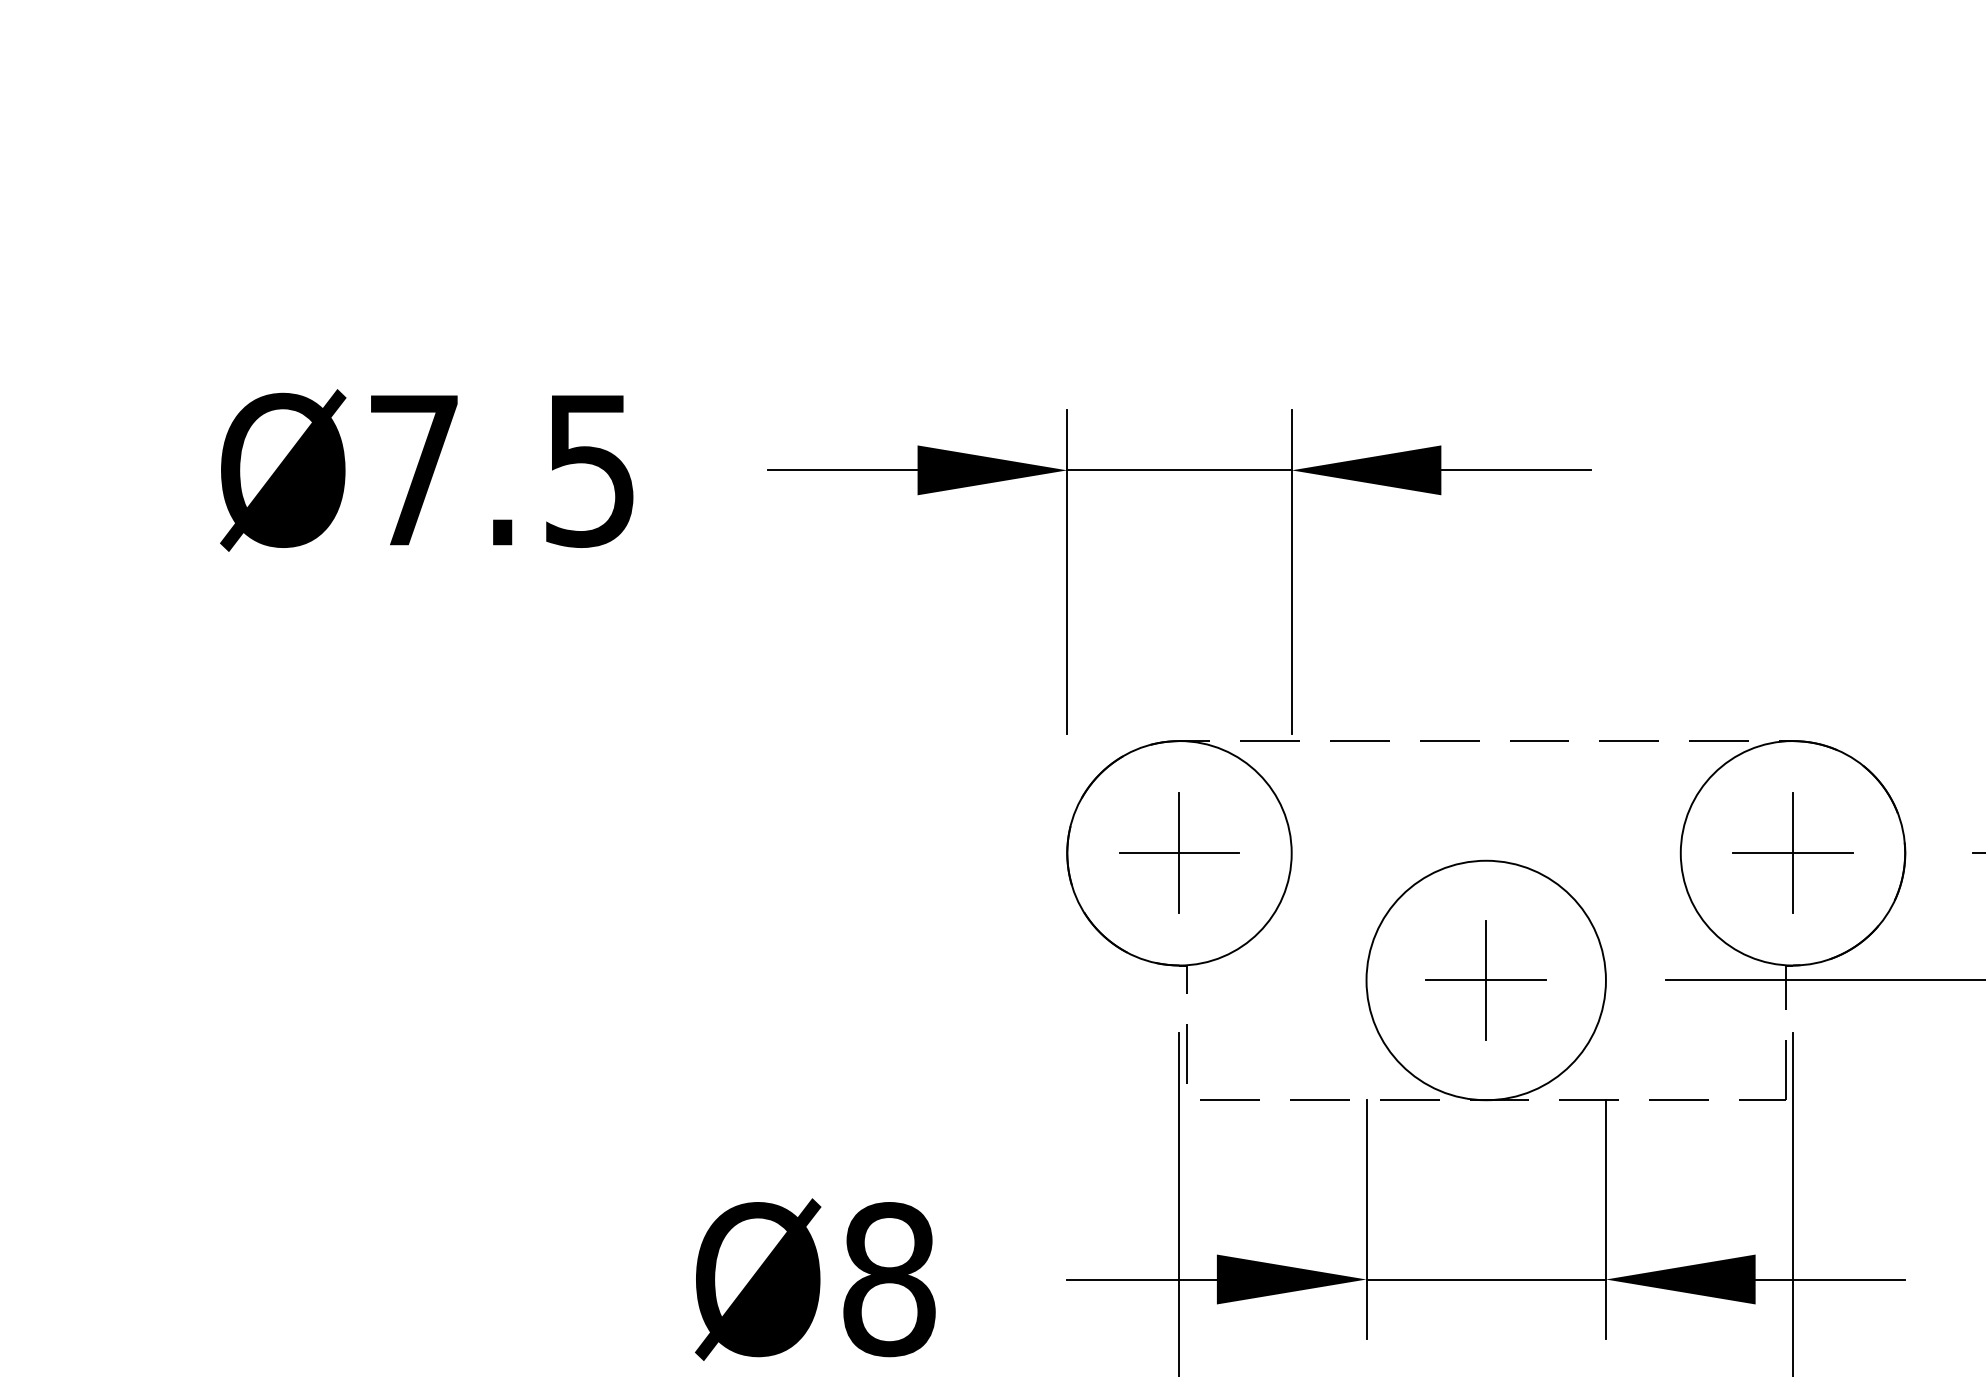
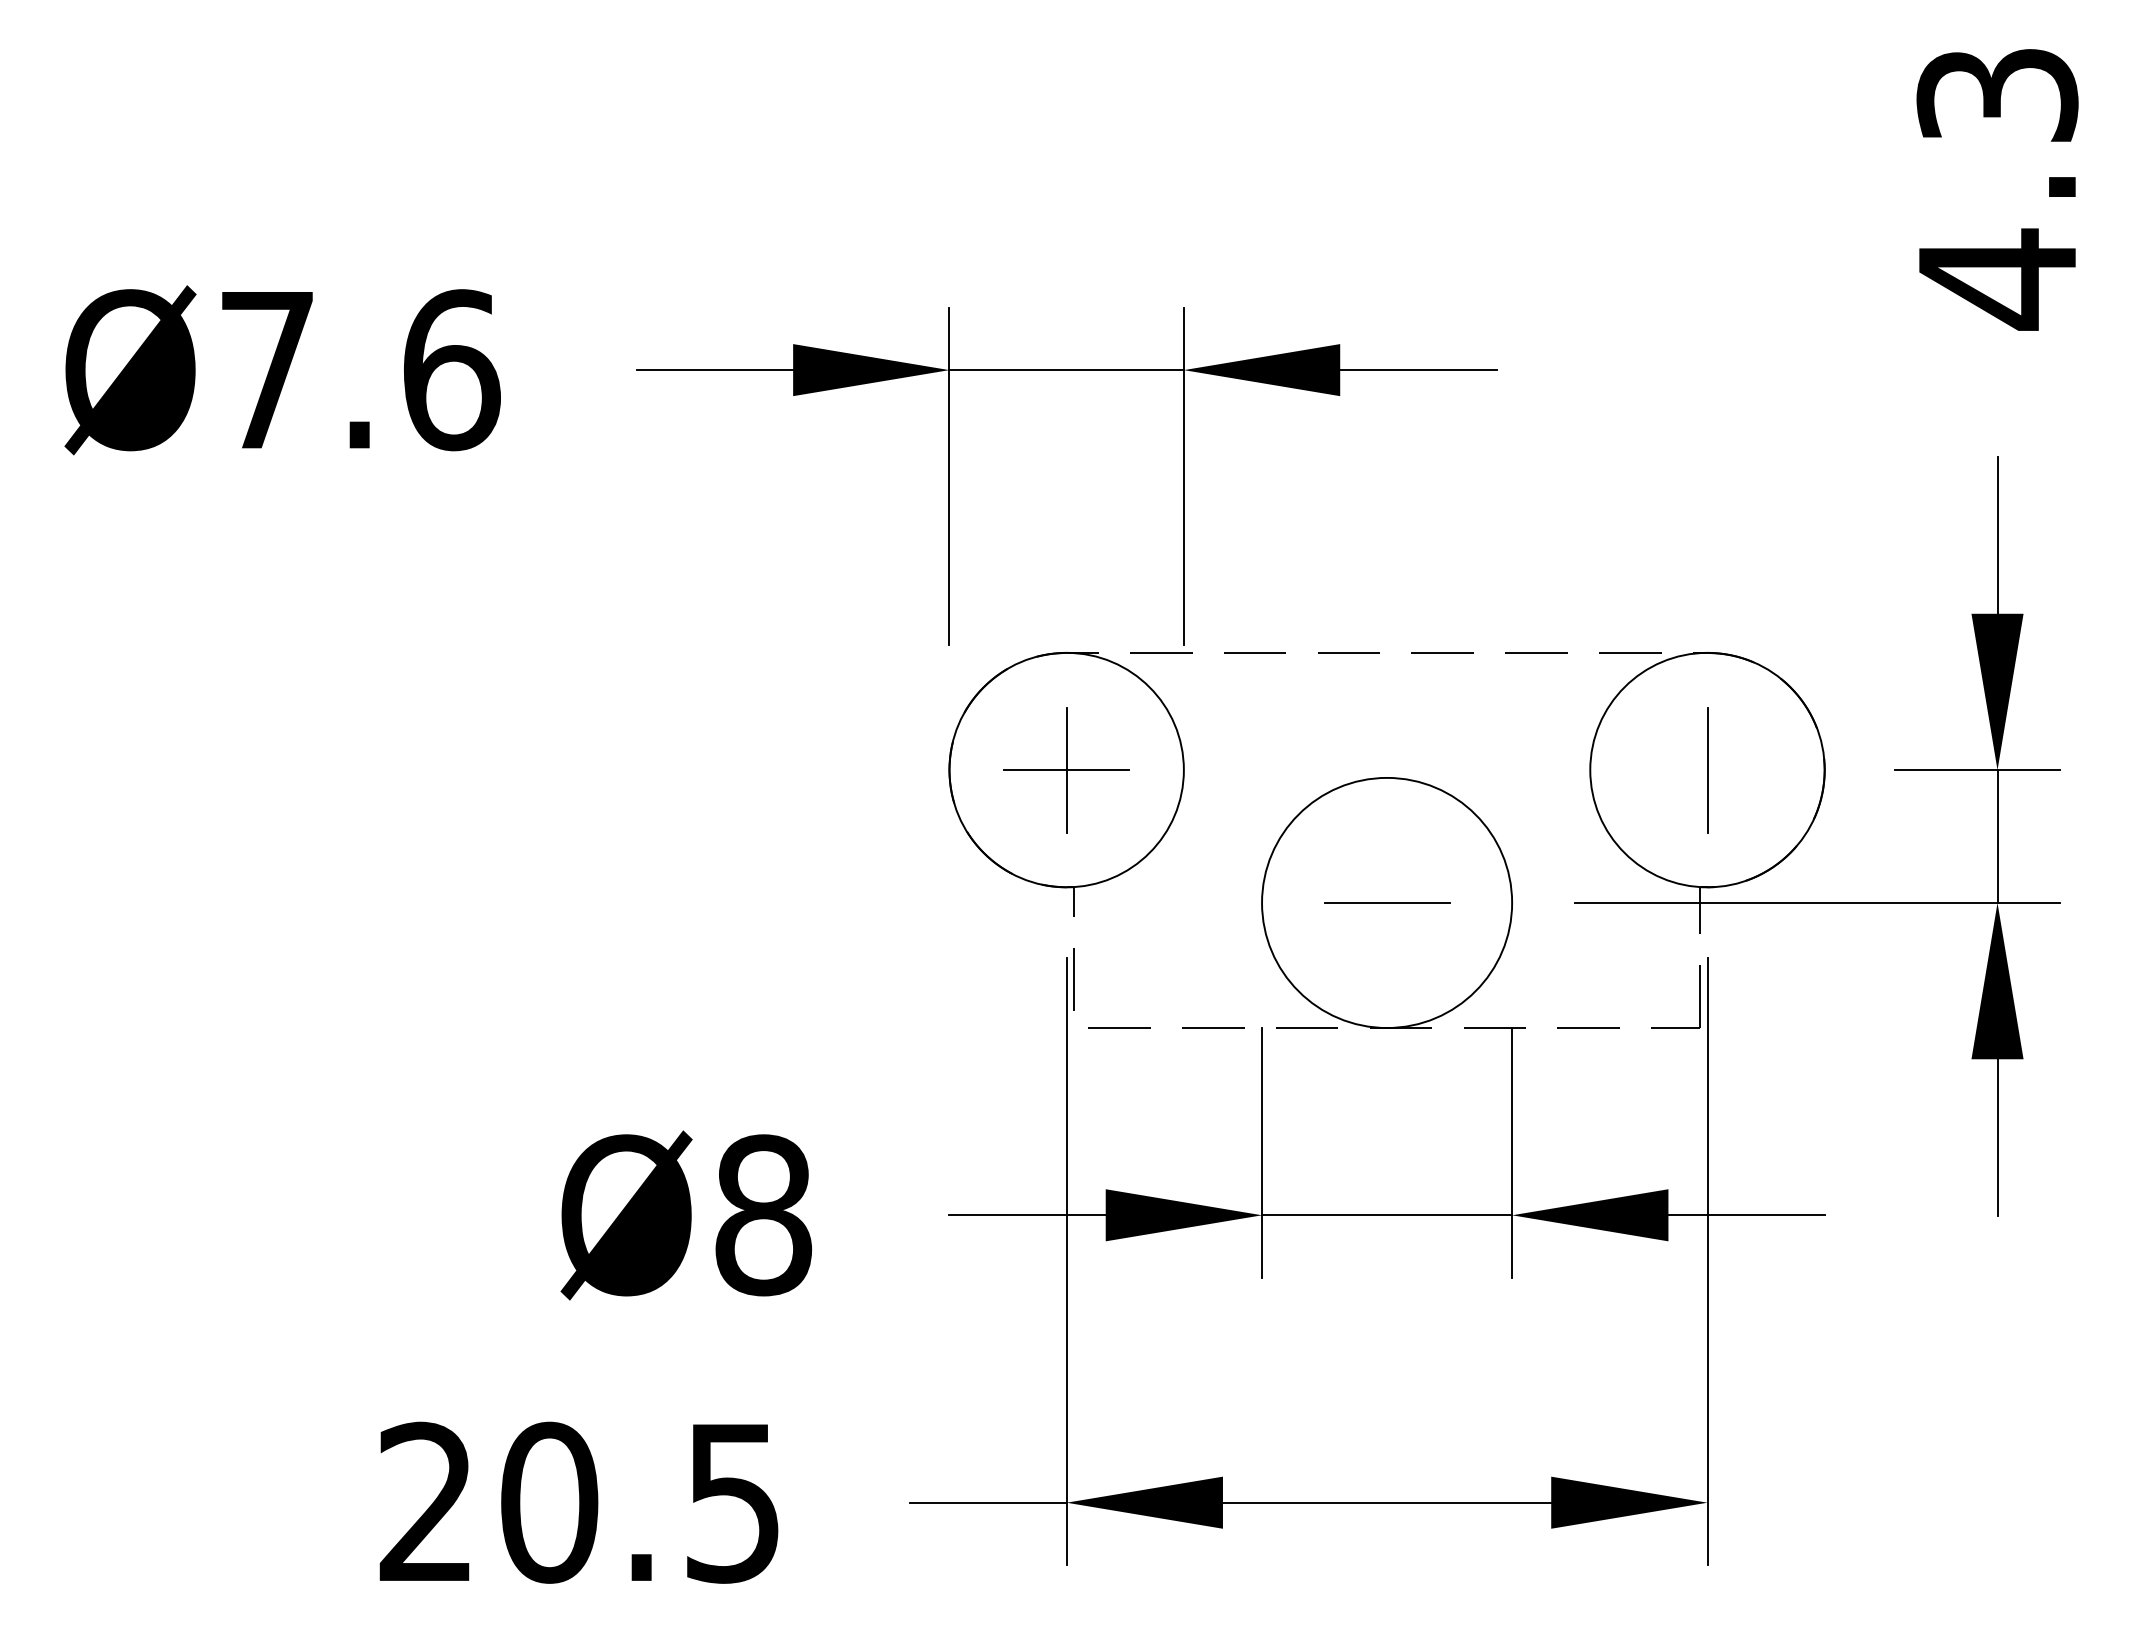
text: (591, 470) -> (452, 370), Ø7.5 -> Ø7.6
line: (1793, 853) -> (1707, 770), removed
line: (1486, 980) -> (1387, 902), removed

